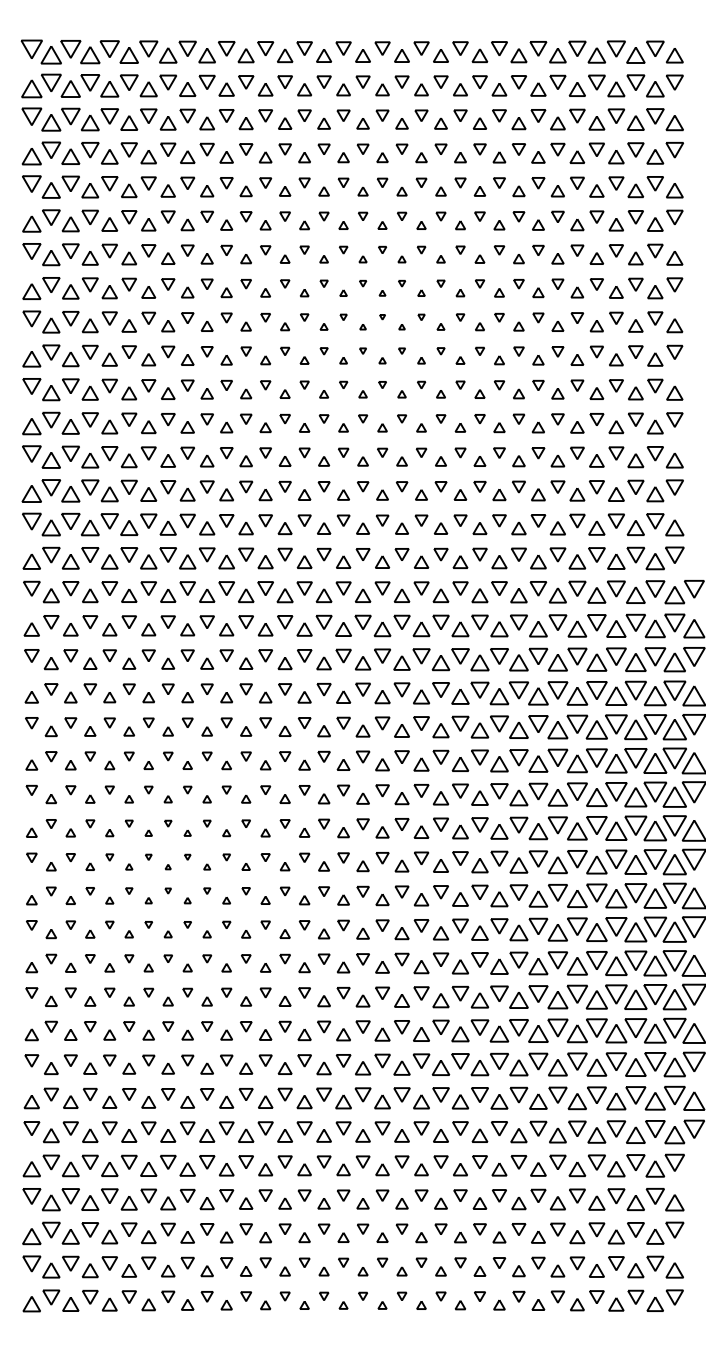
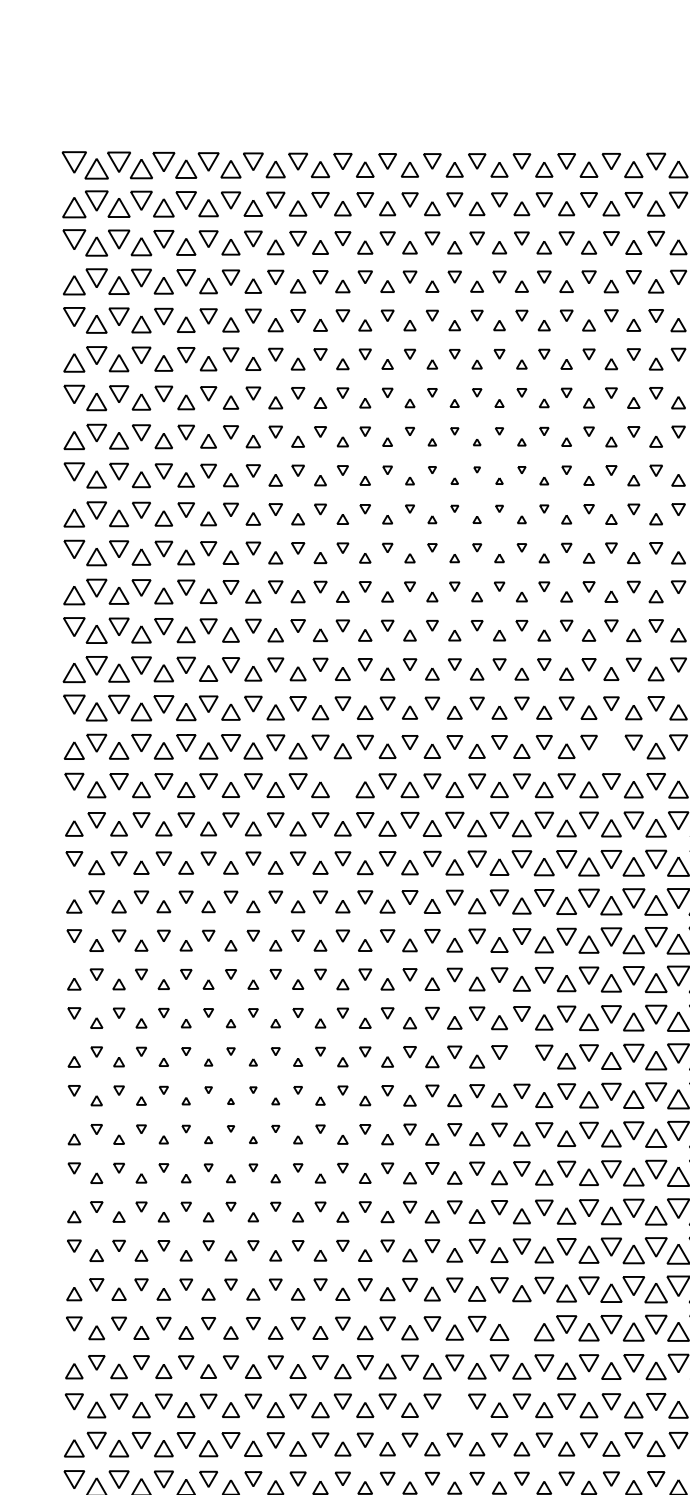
part: (499, 562) -> (611, 751), removed
part: (265, 588) -> (342, 781), removed
part: (421, 831) -> (521, 1060), removed
part: (421, 1060) -> (521, 1323), removed
part: (362, 1135) -> (454, 1409), removed

